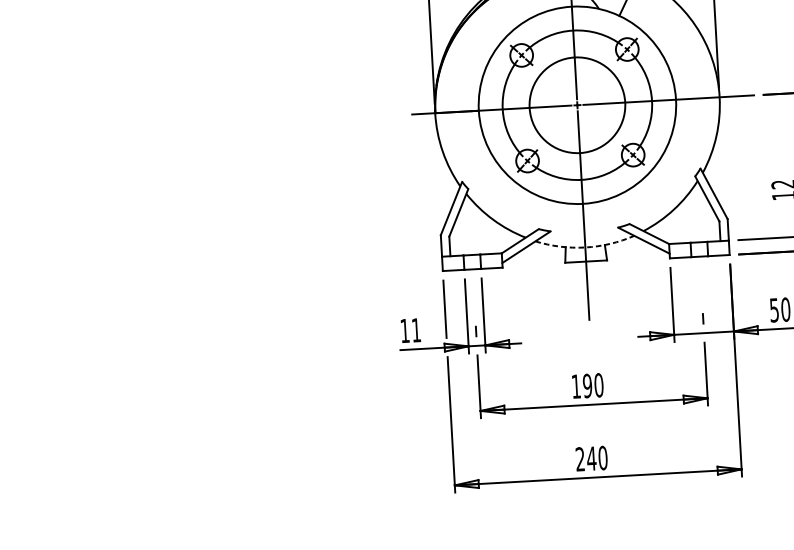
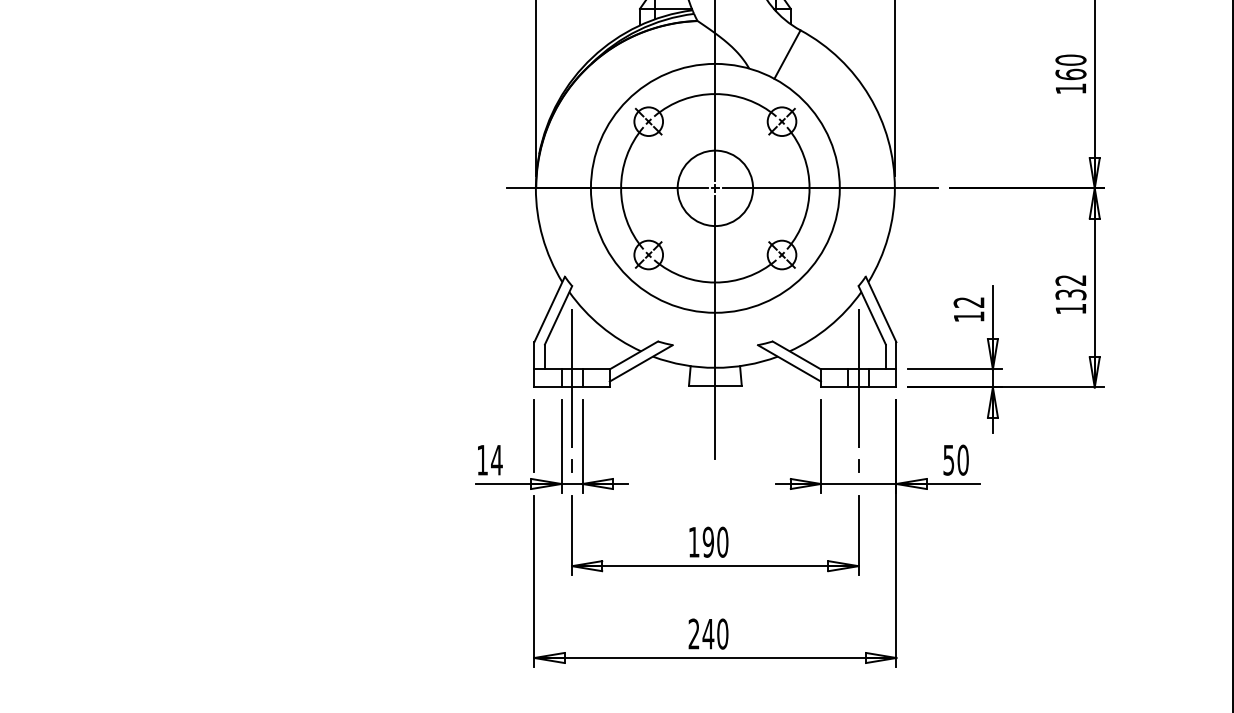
circle: (577, 105) -> (715, 188), size x0.62
arc: (585, 247) -> (715, 367), dashed -> solid
line: (699, 249) -> (858, 378), added
line: (472, 262) -> (572, 378), added
text: (416, 330) -> (496, 460), 11 -> 14

